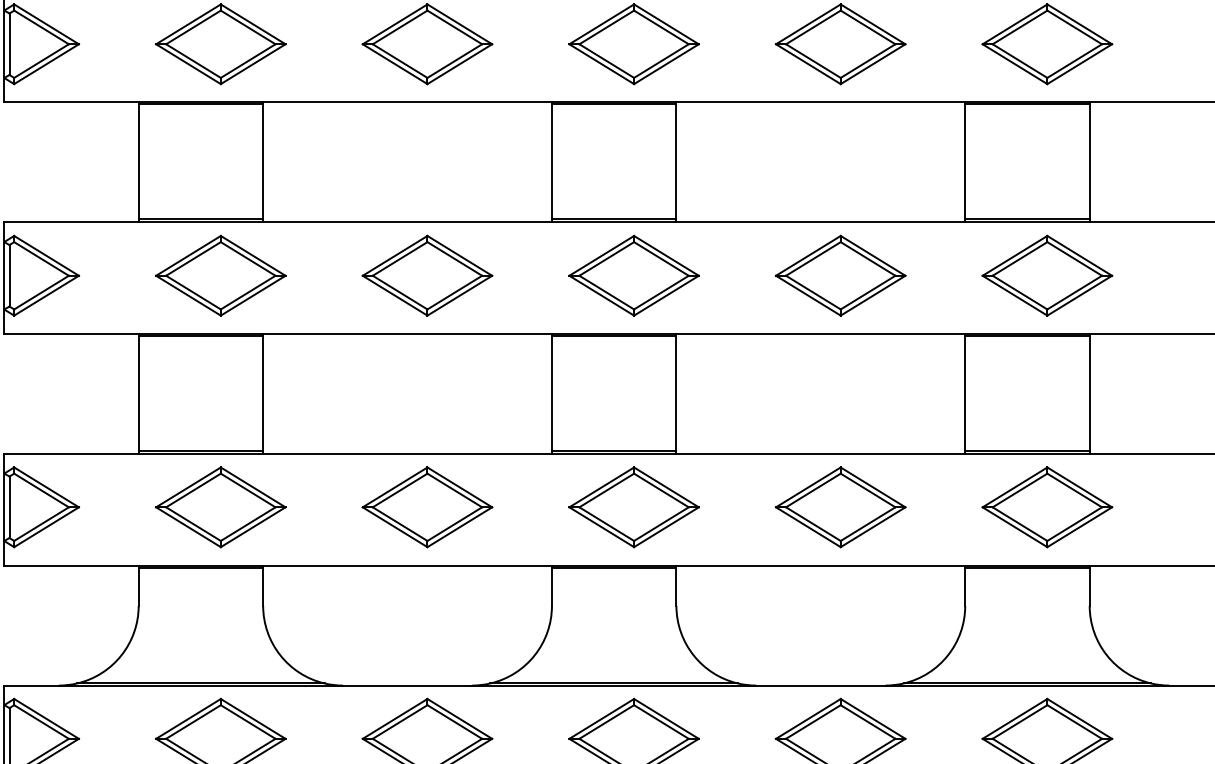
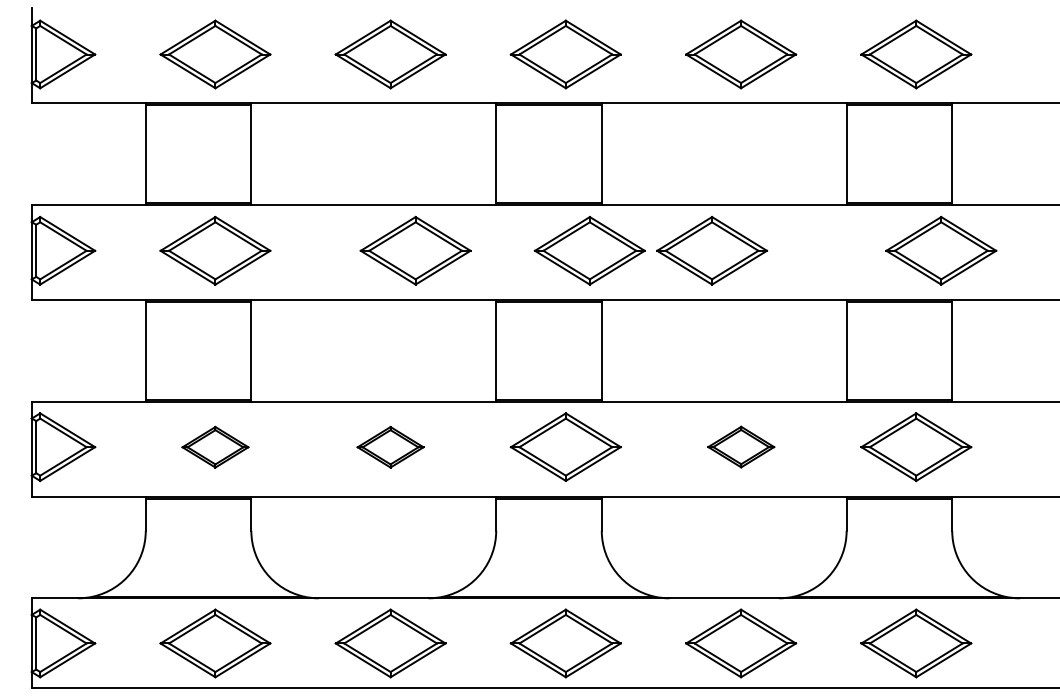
part: (427, 275) -> (415, 250), moved
part: (633, 275) -> (589, 250), moved
part: (841, 275) -> (712, 250), moved
part: (1047, 275) -> (941, 250), moved
part: (841, 506) -> (741, 446), size x0.6
part: (220, 507) -> (215, 447), size x0.6
part: (427, 507) -> (390, 447), size x0.6

